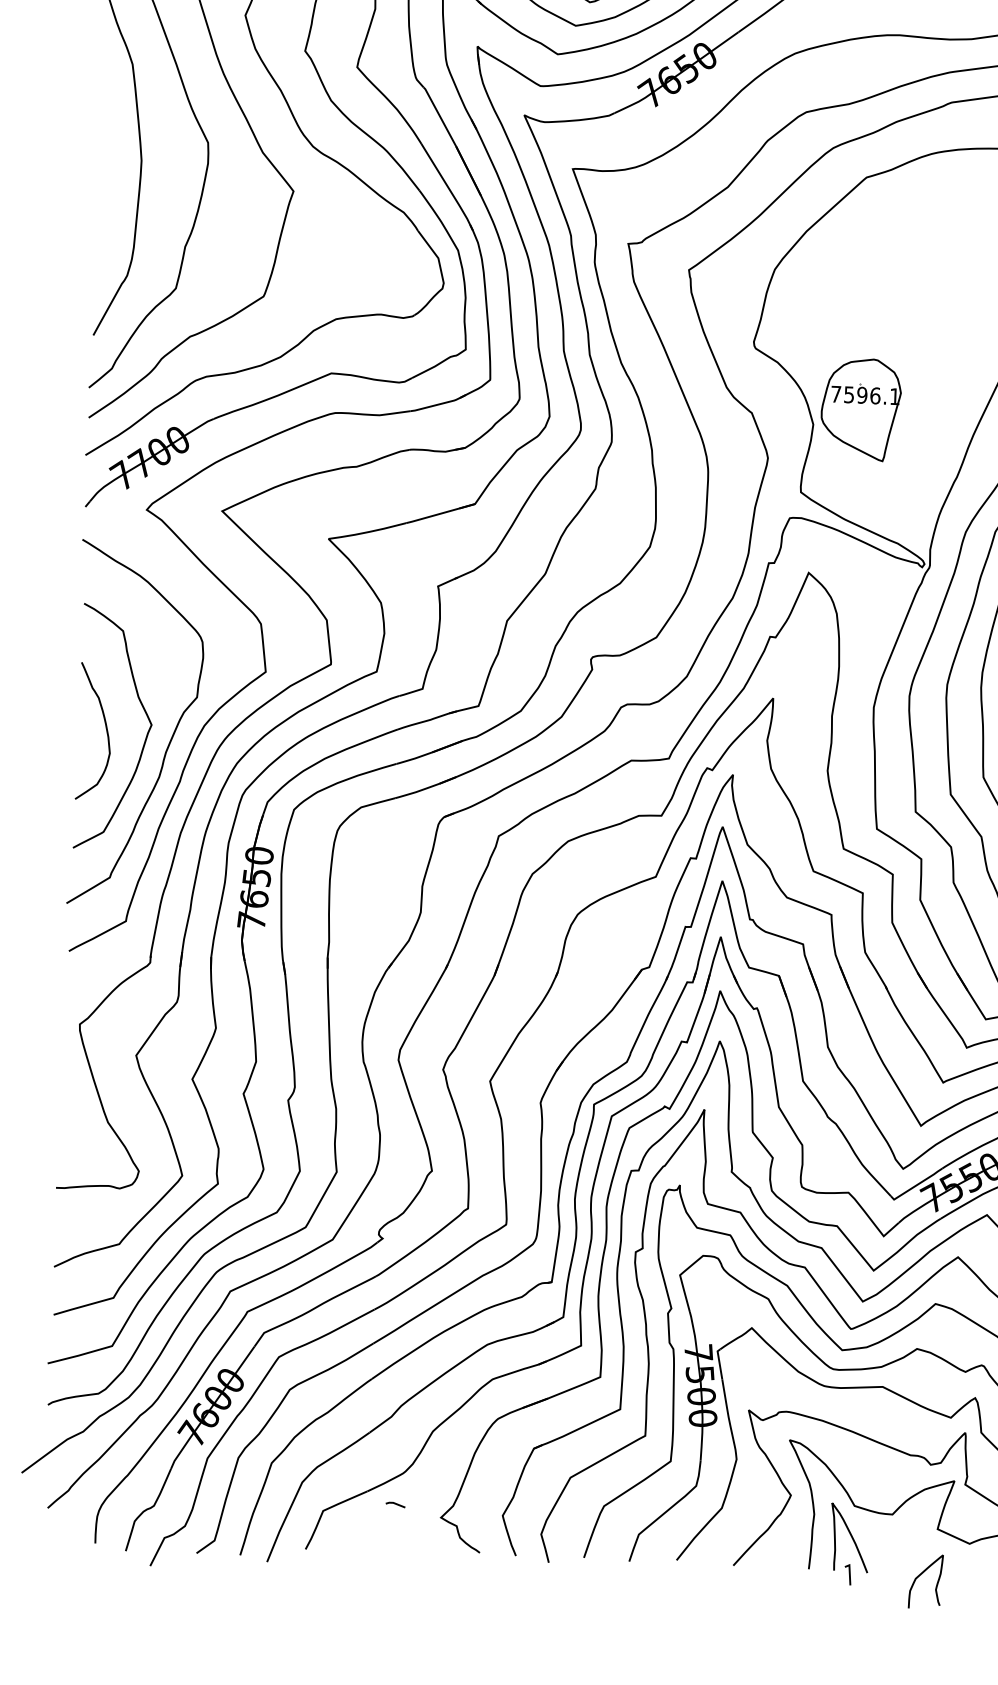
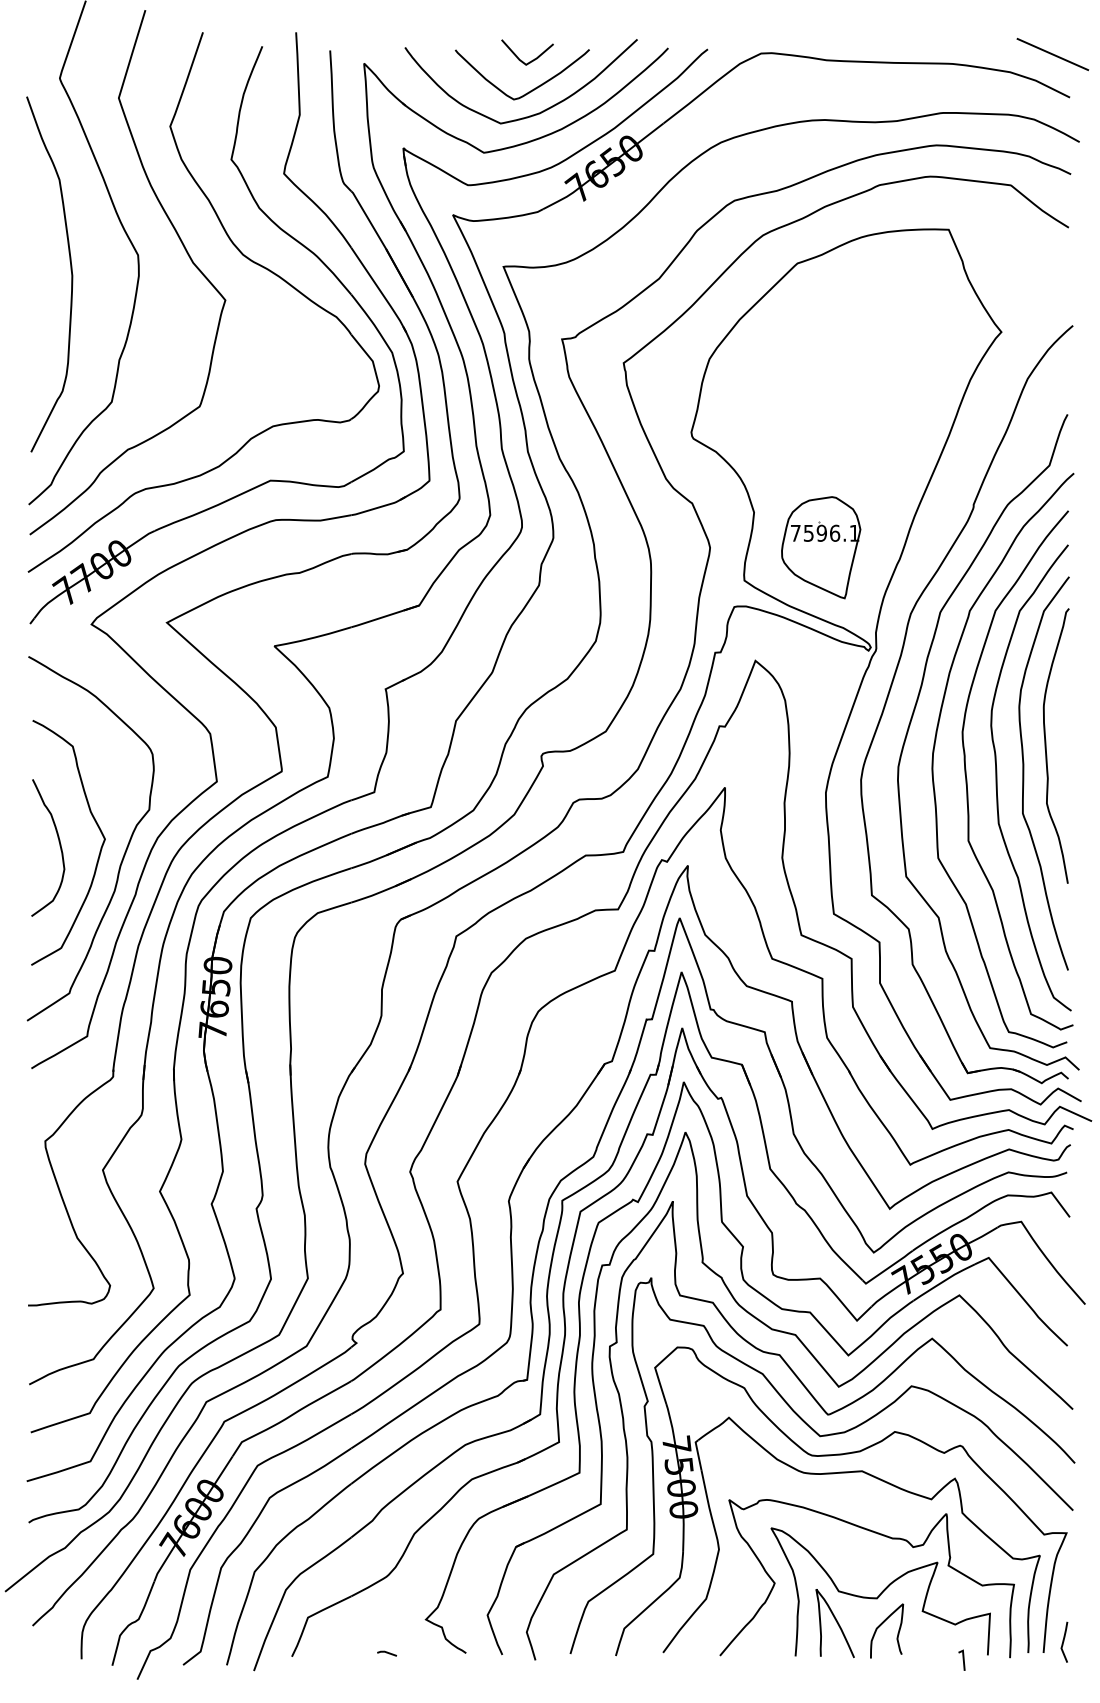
part: (861, 409) -> (821, 547), moved
line: (395, 1504) -> (386, 1653), moved
line: (848, 1573) -> (962, 1659), moved
curve: (921, 1574) -> (882, 1624), moved

